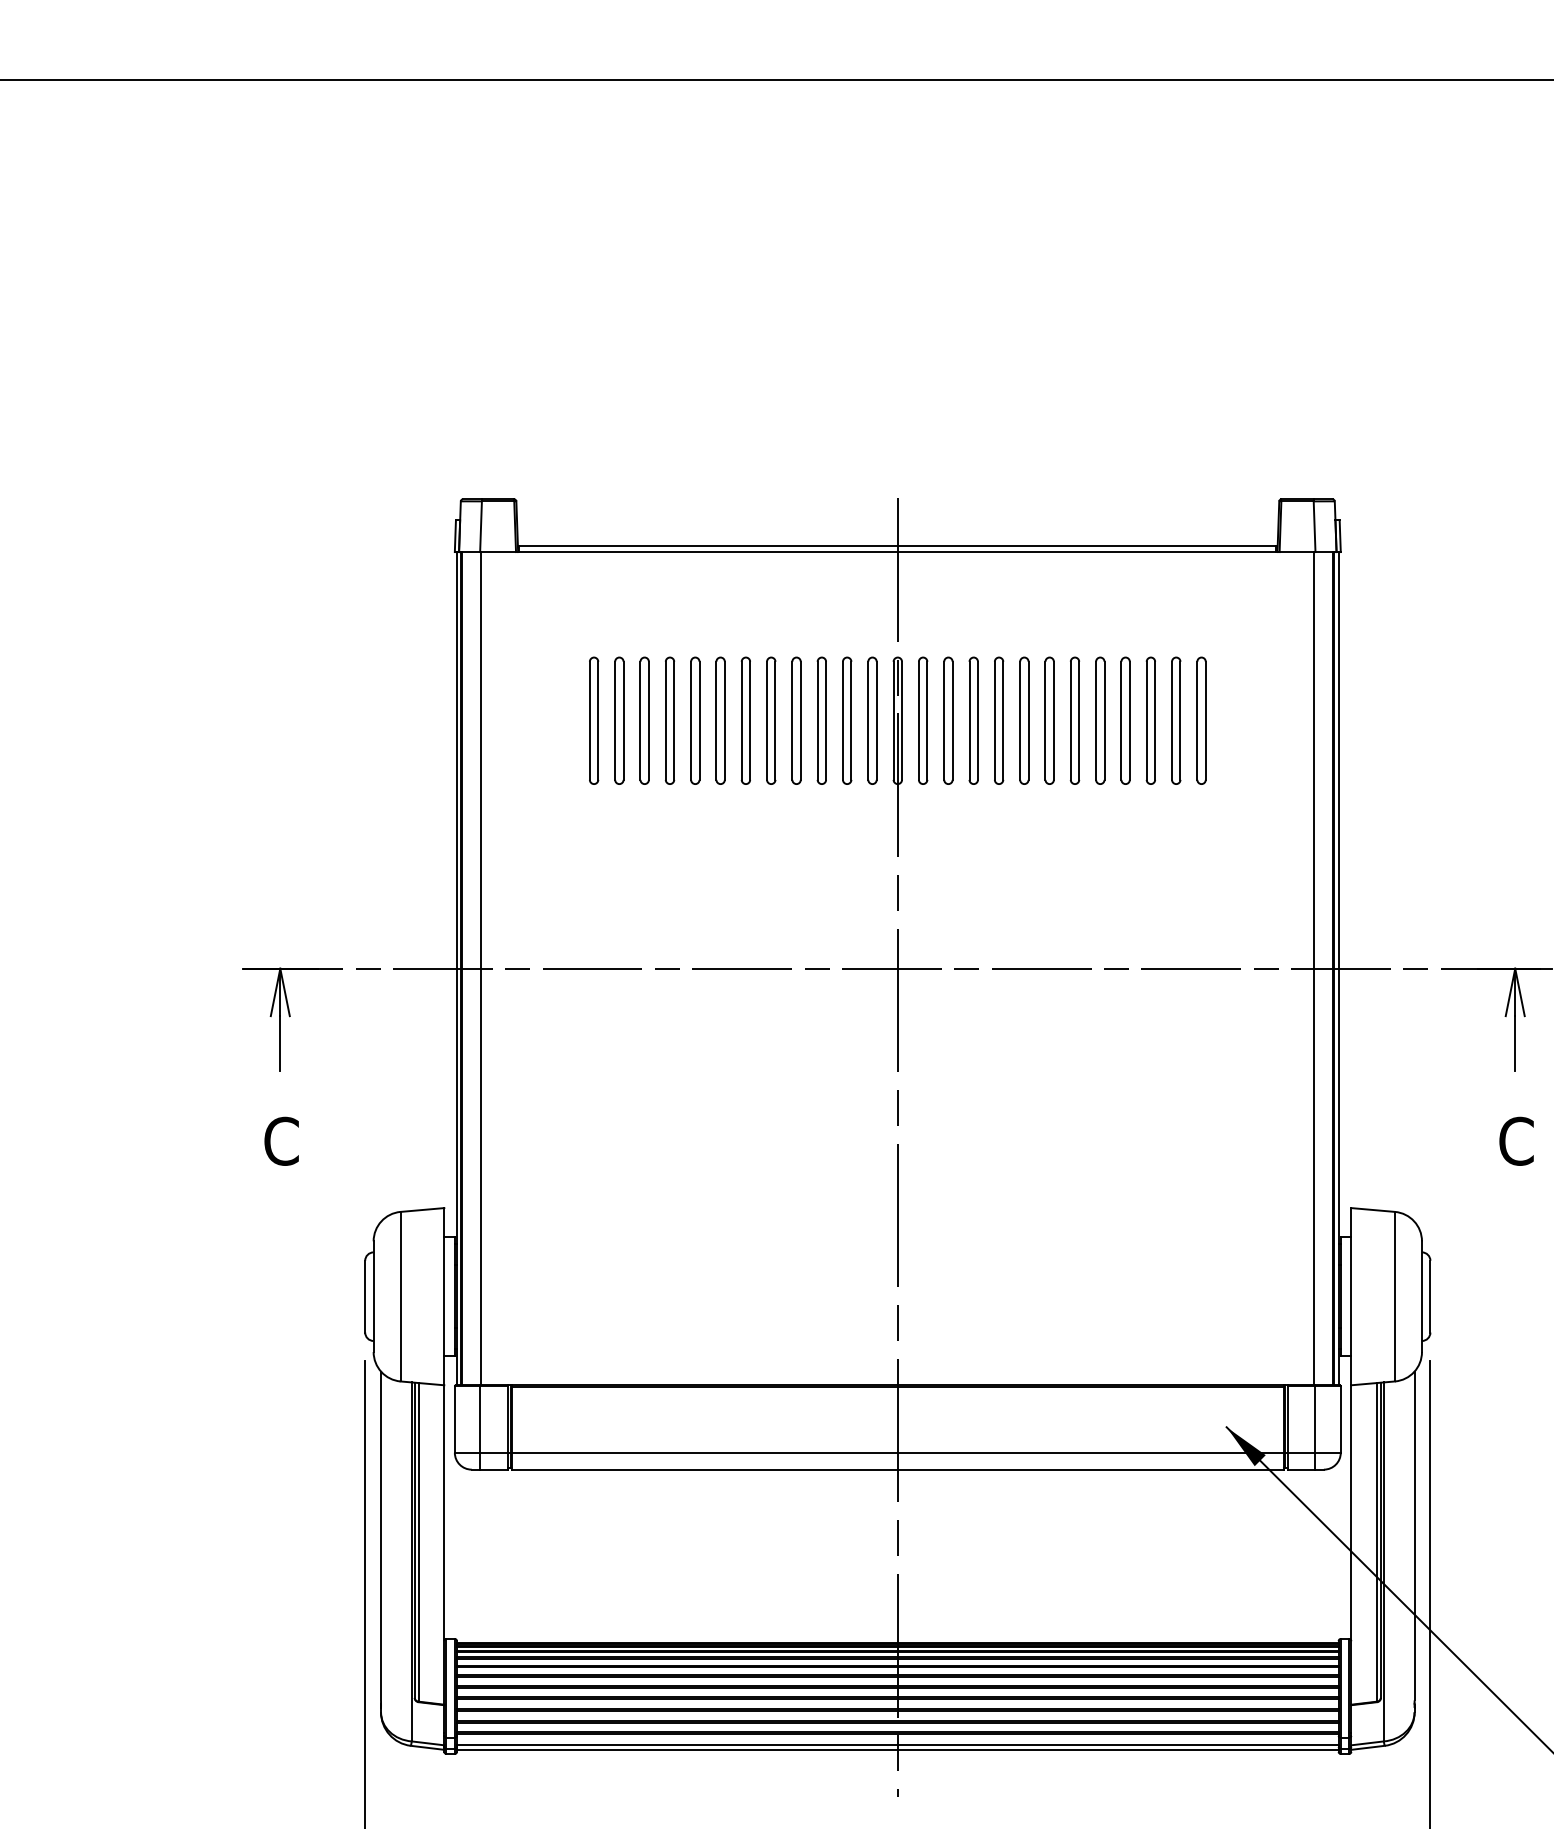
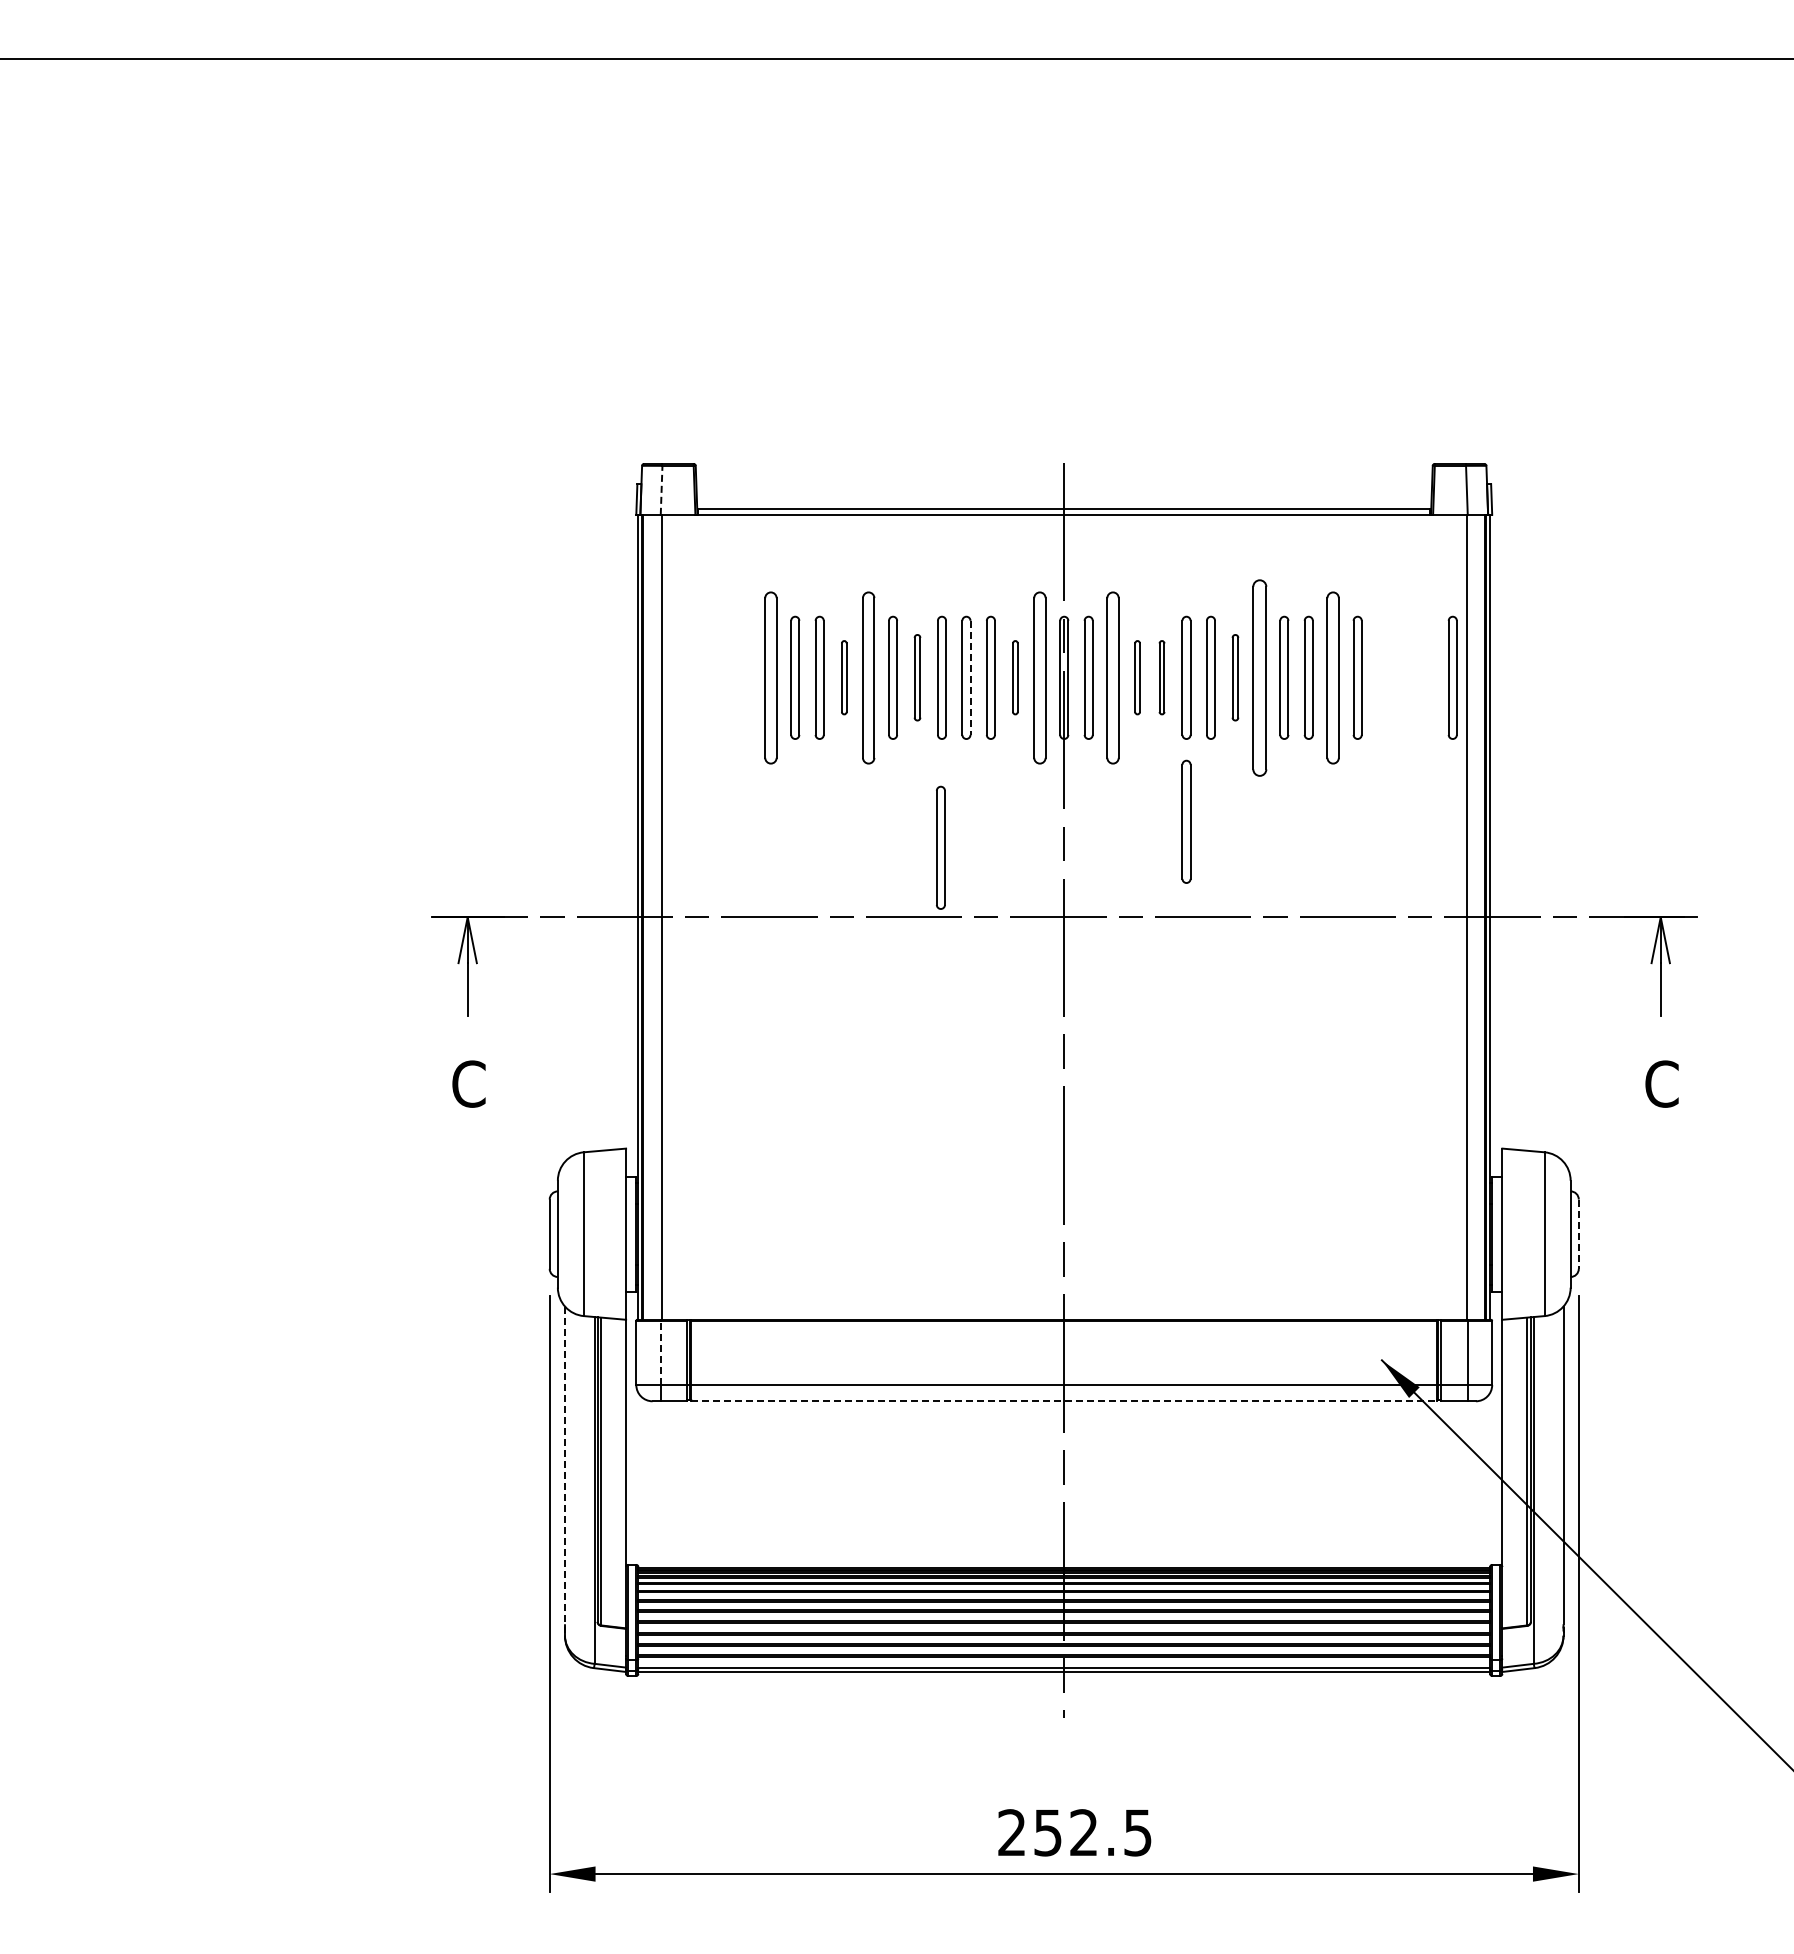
line: (480, 526) -> (661, 490), solid -> dashed
part: (593, 720) -> (770, 677), size x1.4
part: (670, 720) -> (844, 677), size x0.6
part: (695, 720) -> (868, 677), size x1.4
part: (745, 720) -> (917, 677), size x0.7
part: (847, 720) -> (1015, 677), size x0.6
part: (872, 720) -> (1039, 677), size x1.4
part: (948, 720) -> (1113, 677), size x1.4
part: (973, 720) -> (1137, 677), size x0.6
part: (998, 720) -> (1161, 677), size x0.6
part: (1075, 720) -> (1235, 677), size x0.7
part: (1099, 720) -> (1259, 677), size x1.6
part: (1176, 720) -> (1333, 677), size x1.4
part: (1299, 720) -> (1452, 677), added
line: (800, 721) -> (970, 678), solid -> dashed
part: (1024, 869) -> (1186, 821), added
part: (769, 896) -> (940, 847), added
line: (1430, 1297) -> (1578, 1234), solid -> dashed
line: (479, 1419) -> (660, 1352), solid -> dashed
line: (898, 1469) -> (1064, 1401), solid -> dashed
line: (380, 1536) -> (564, 1465), solid -> dashed

